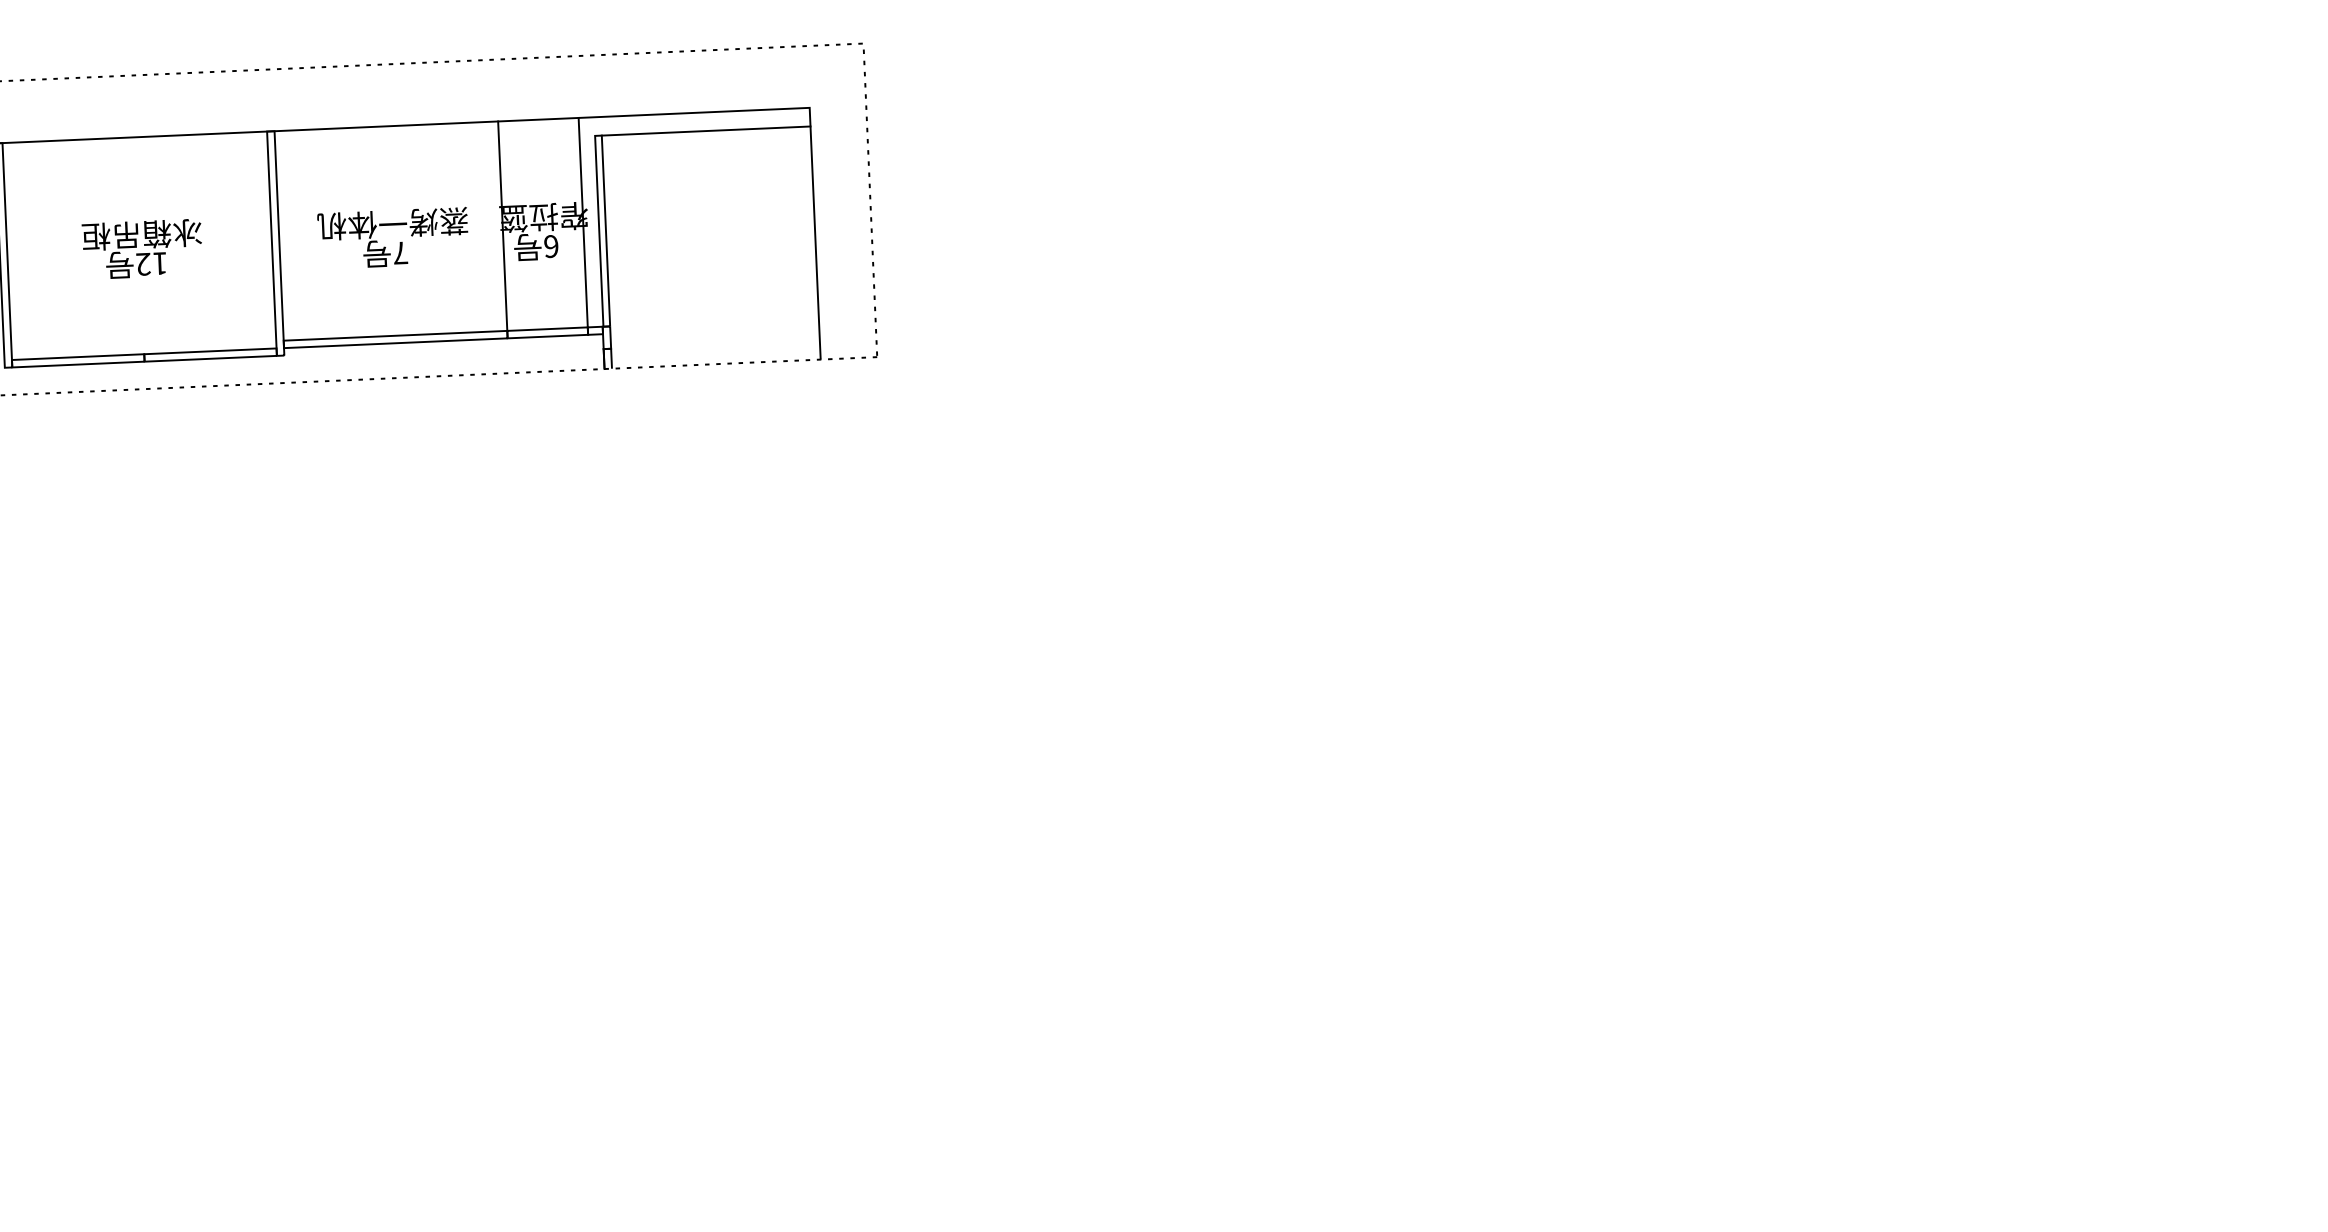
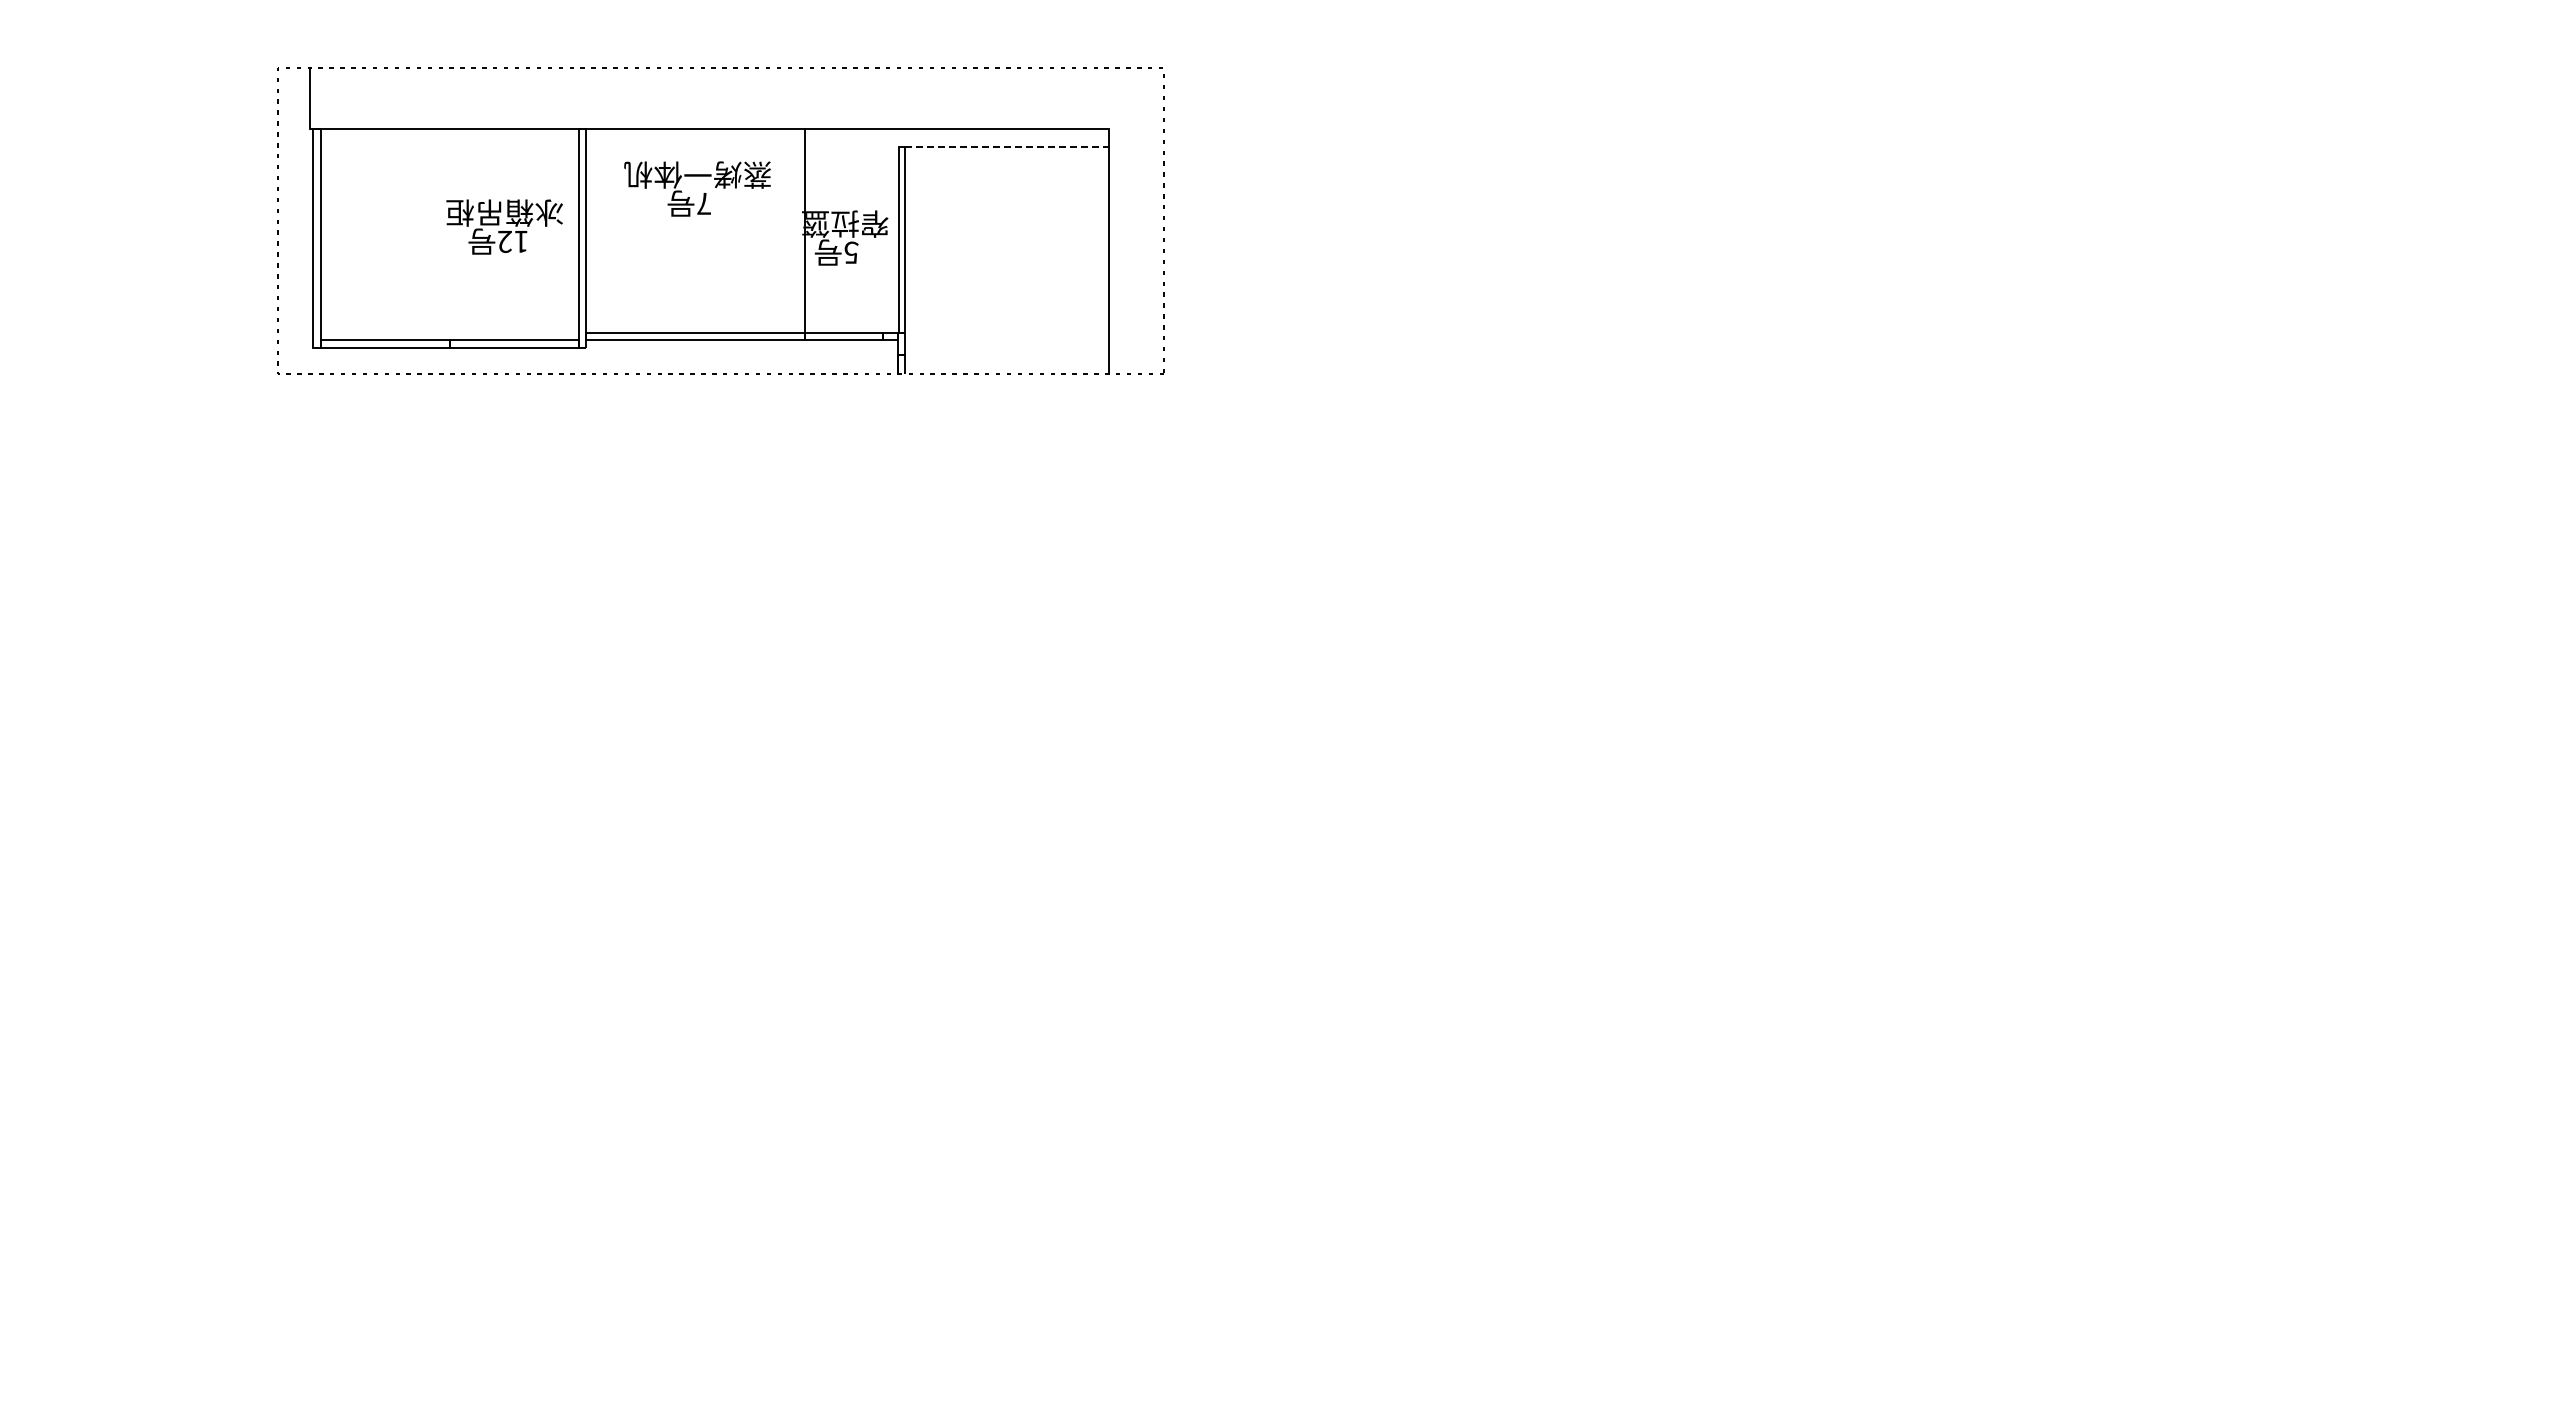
line: (706, 130) -> (1007, 146), solid -> dashed
line: (583, 222) -> (883, 230), removed
text: (393, 237) -> (697, 188), moved
text: (551, 246) -> (851, 252), 6 -> 5
text: (142, 248) -> (504, 226), moved

